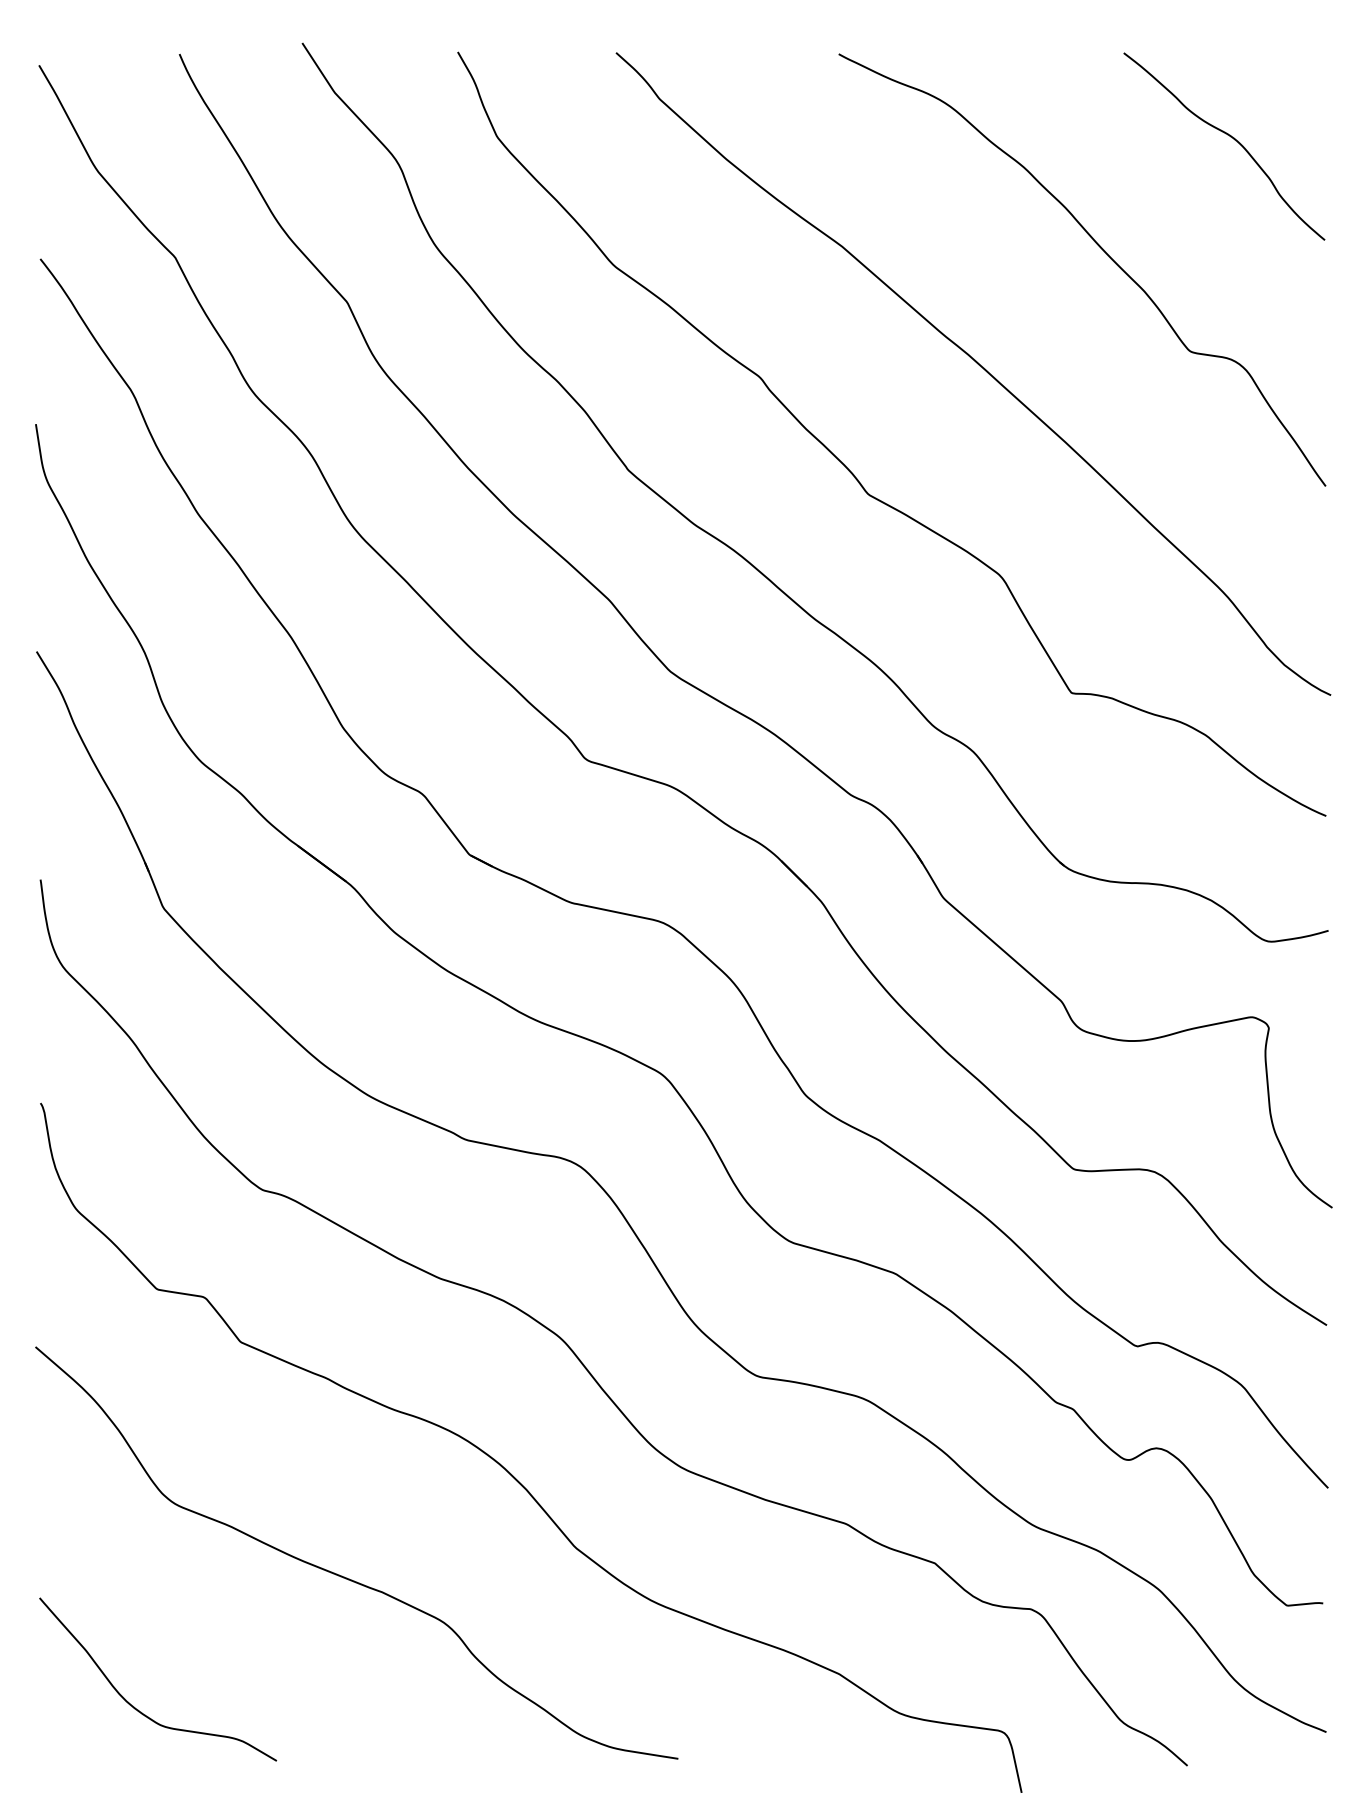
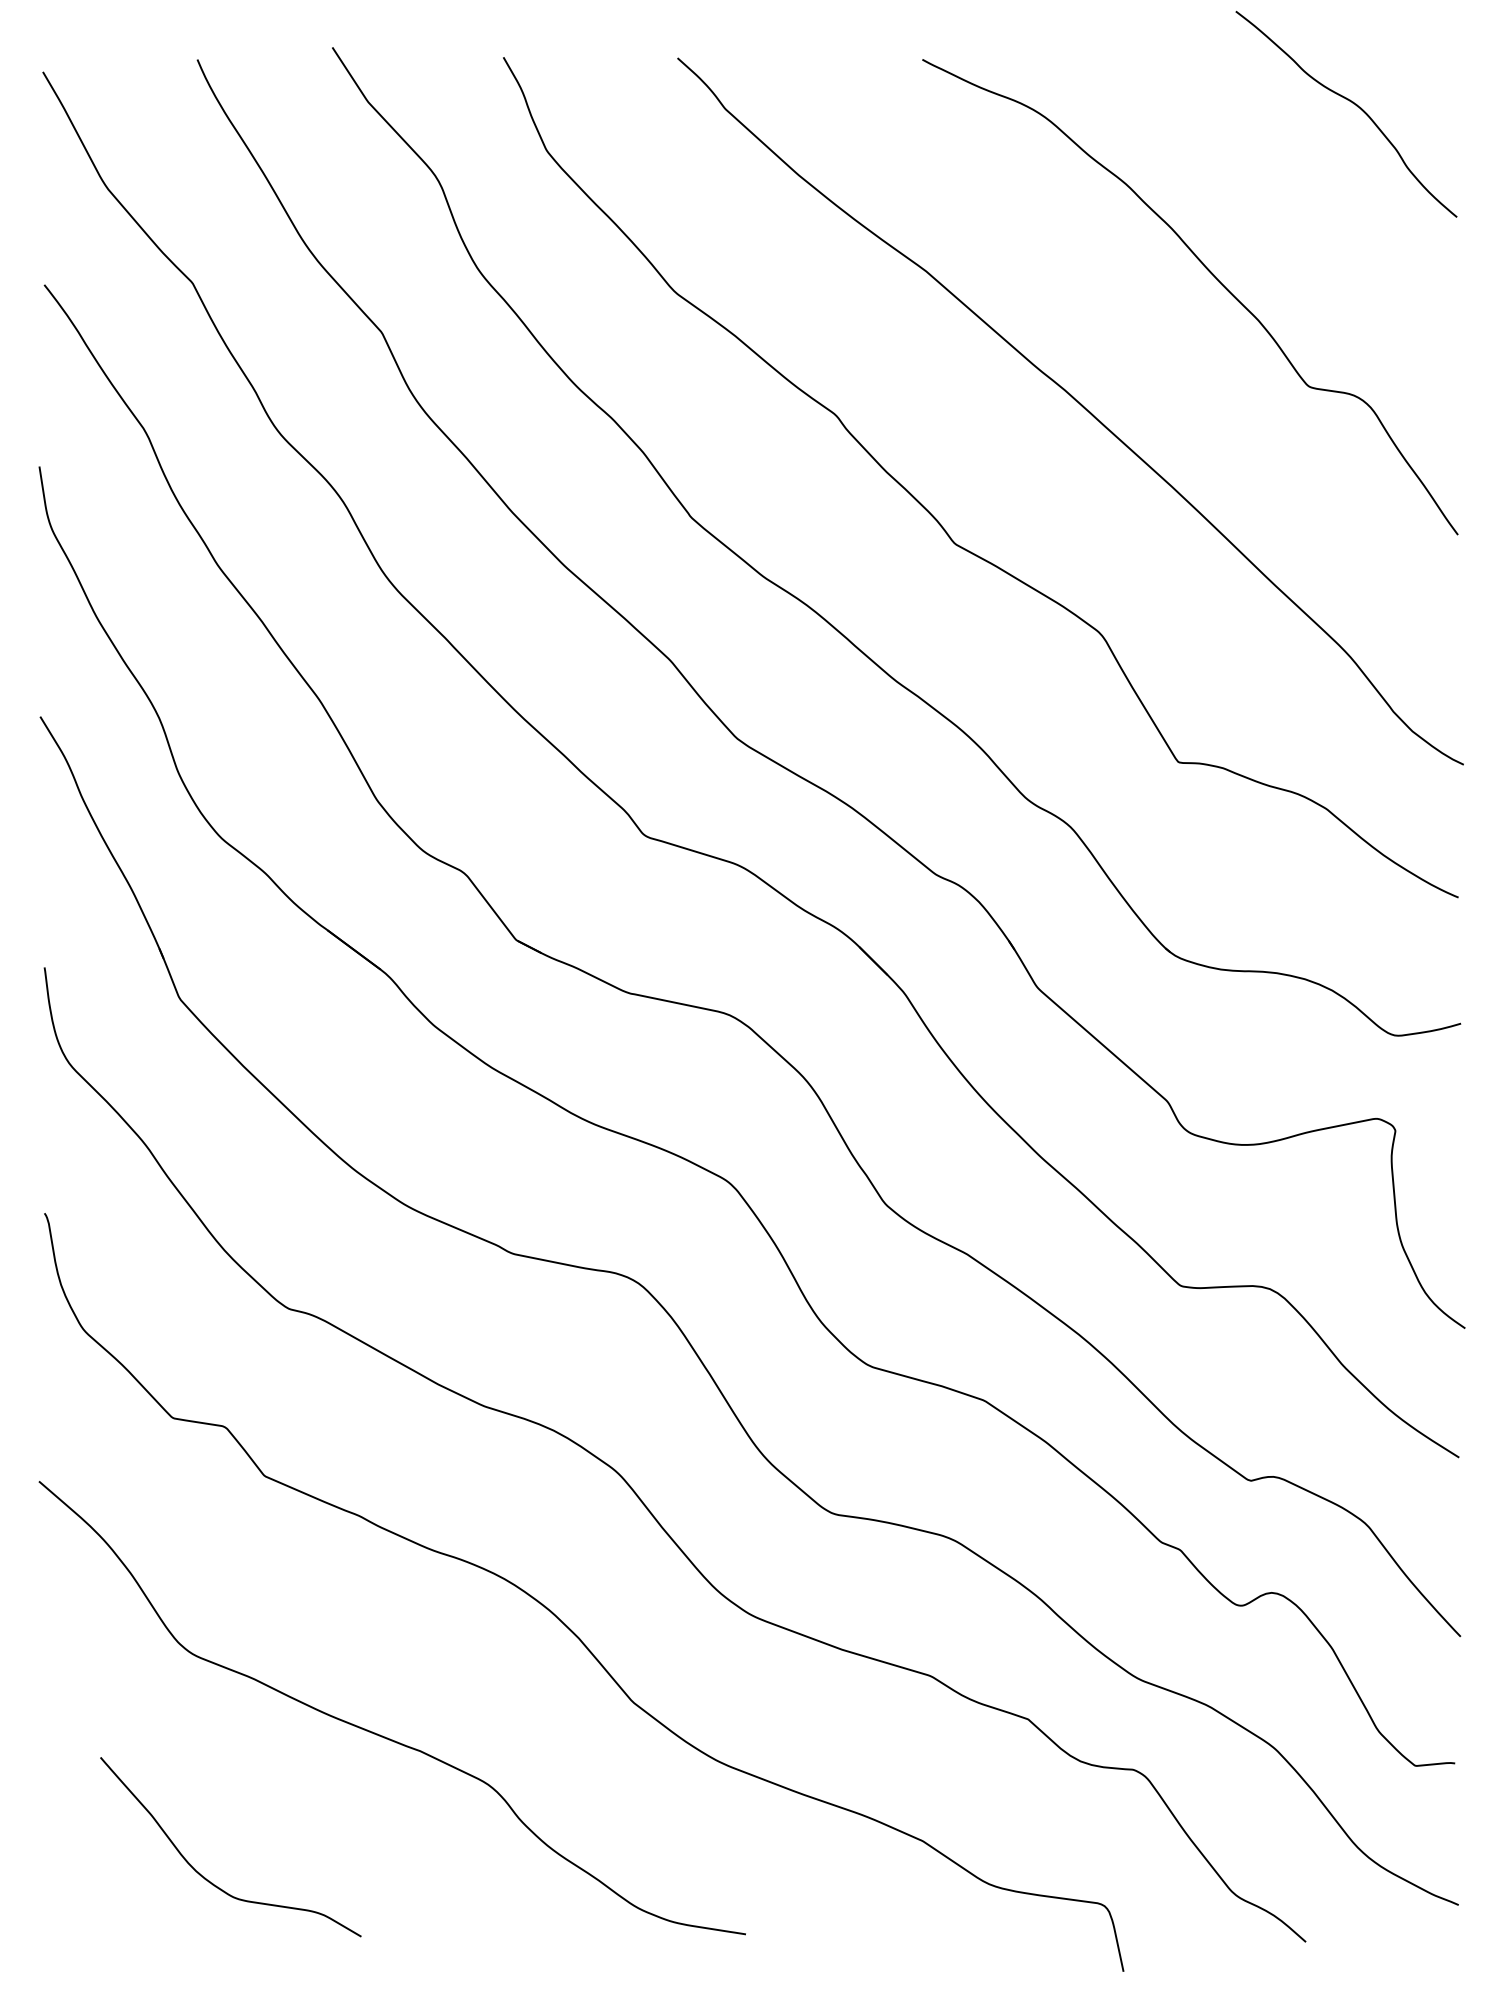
curve: (1230, 137) -> (1353, 104), moved
curve: (134, 1706) -> (204, 1876), moved

